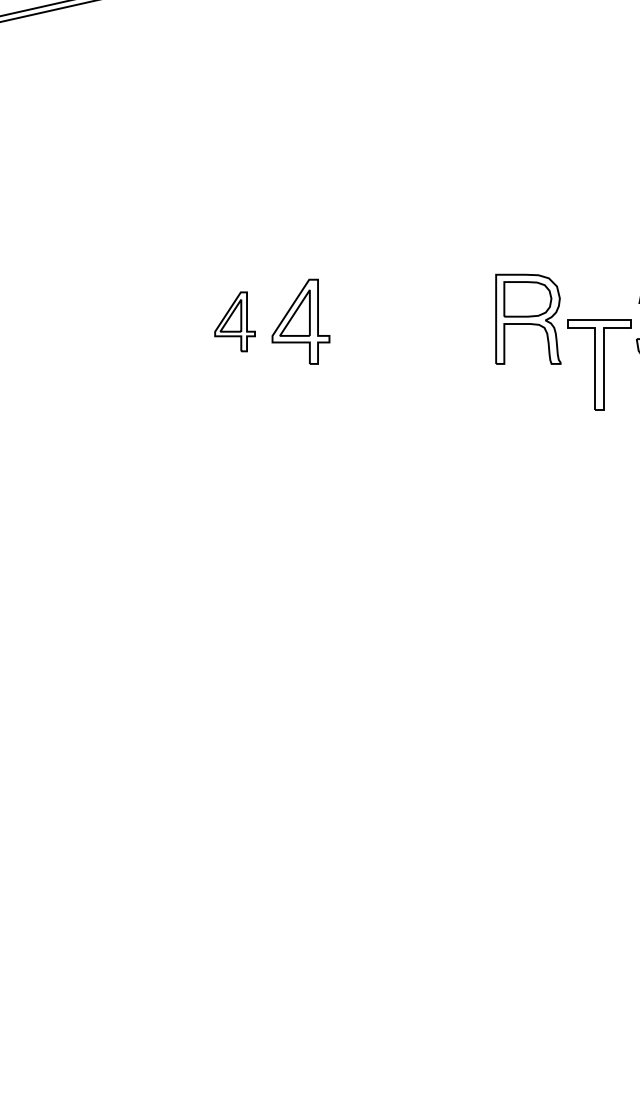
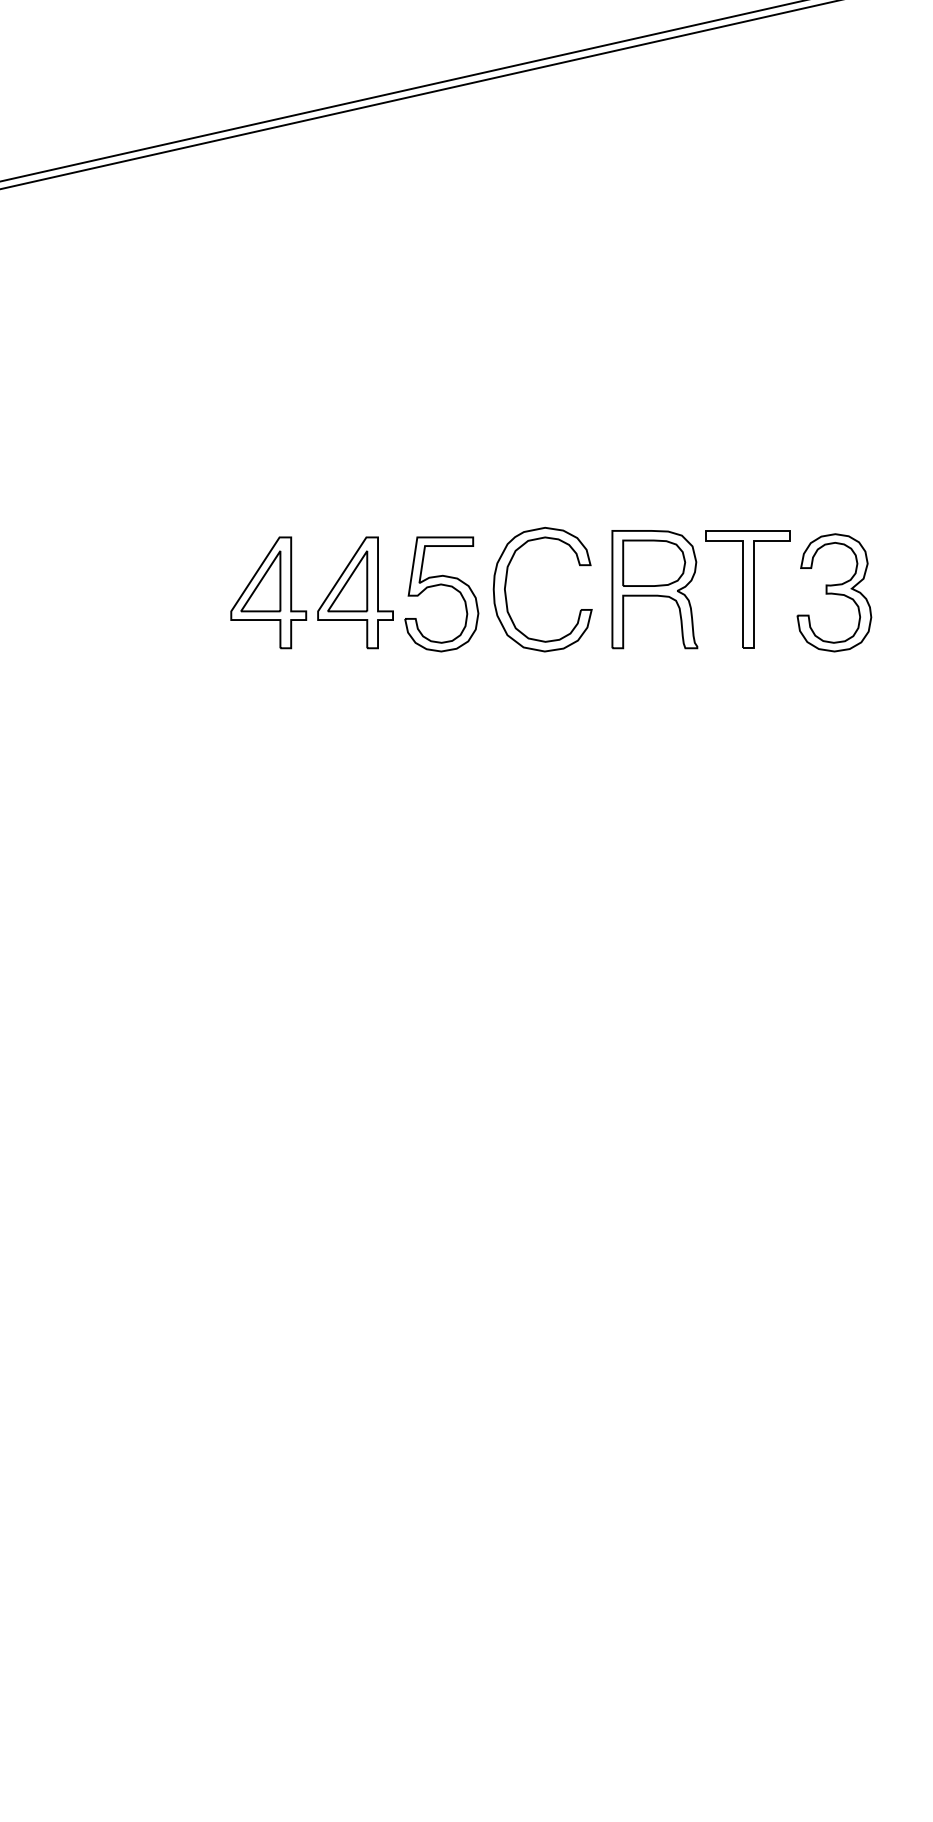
part: (363, 317) -> (437, 586), added
part: (415, 317) -> (506, 586), added
part: (234, 321) -> (268, 592), size x1.43
part: (598, 364) -> (747, 589), moved

